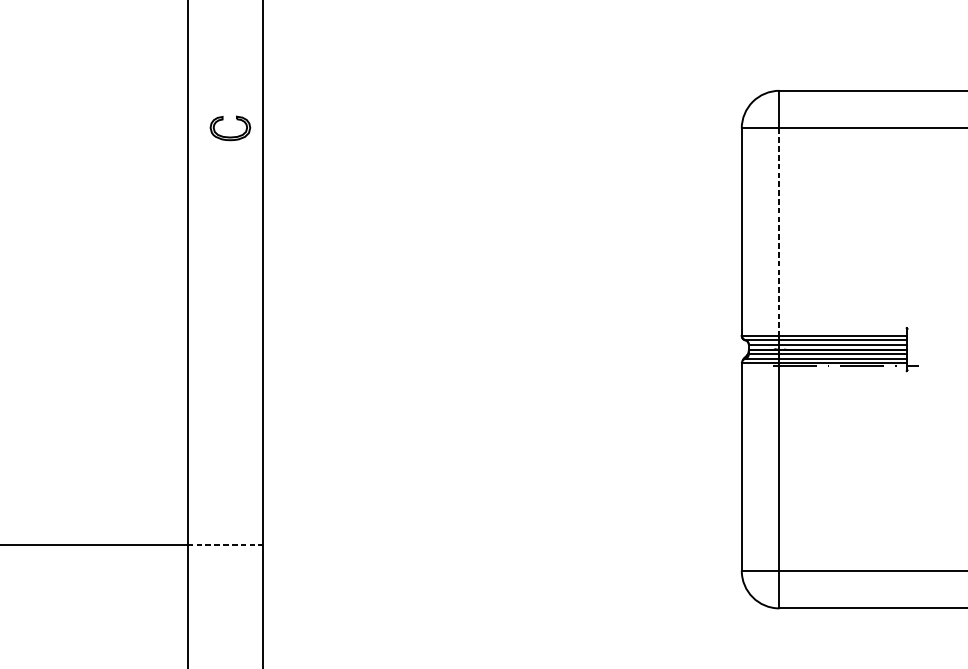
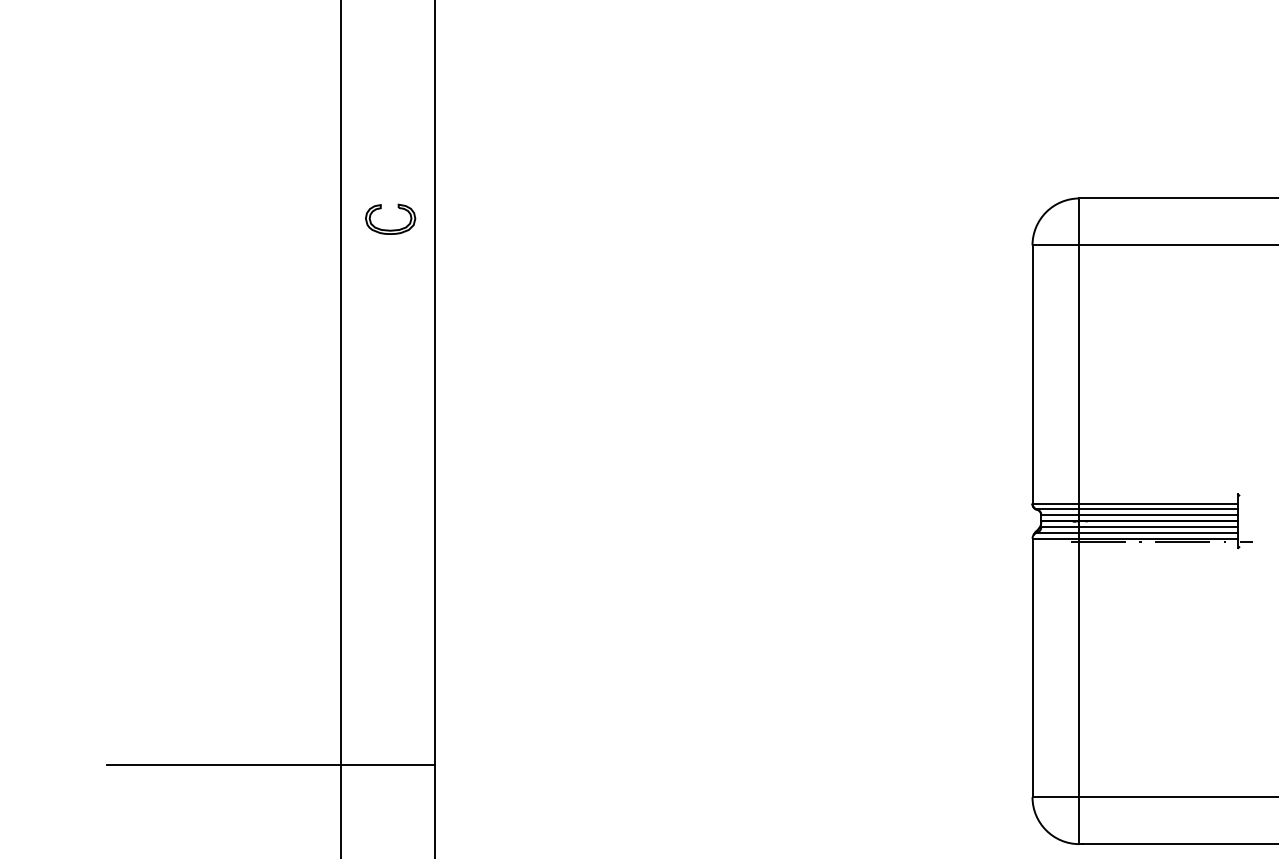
part: (230, 136) -> (390, 229), moved
line: (779, 232) -> (1079, 375), dashed -> solid
line: (225, 545) -> (388, 765), dashed -> solid

